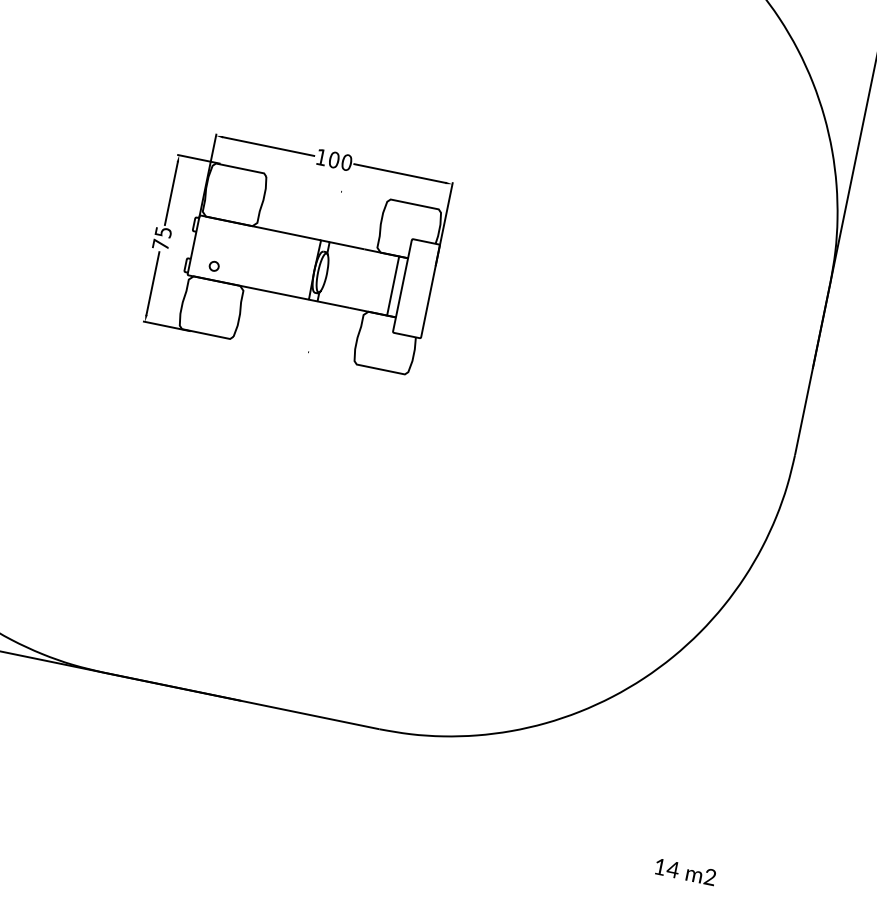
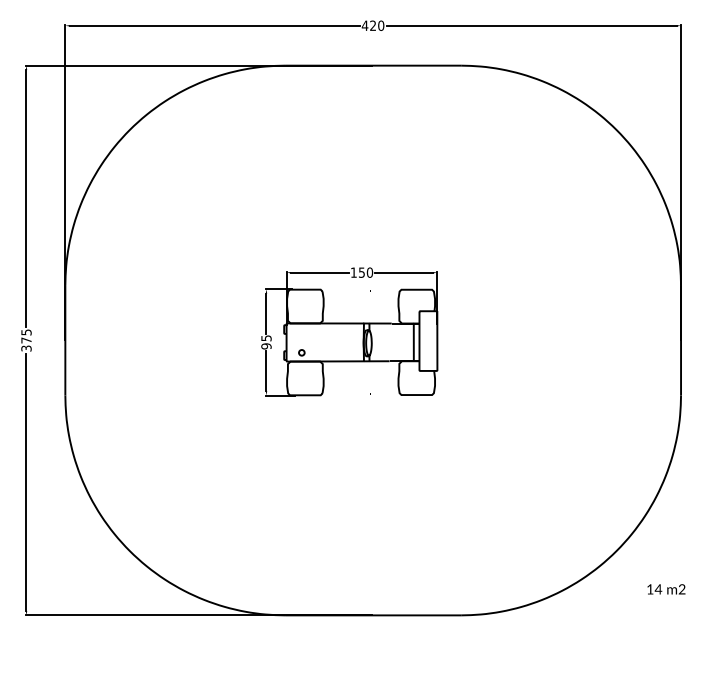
text: (333, 159) -> (361, 272), 100 -> 150
text: (160, 245) -> (266, 346), 75 -> 95
text: (685, 872) -> (666, 589), moved

